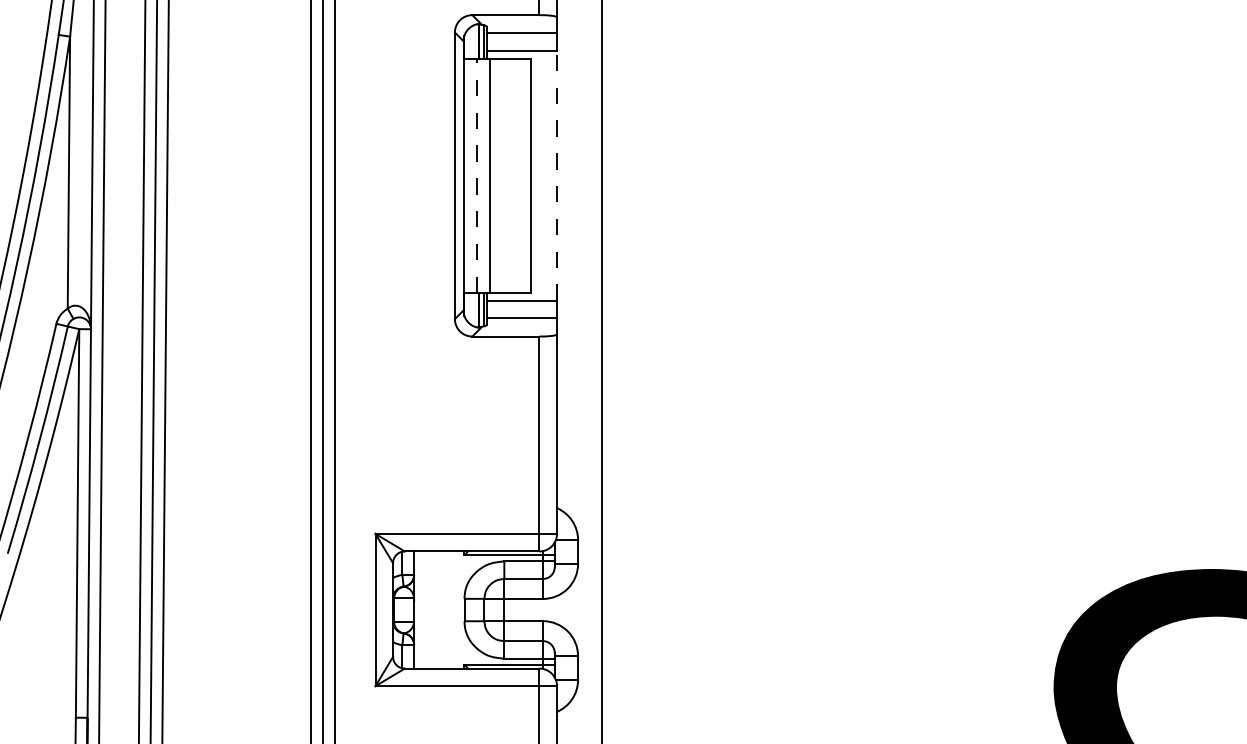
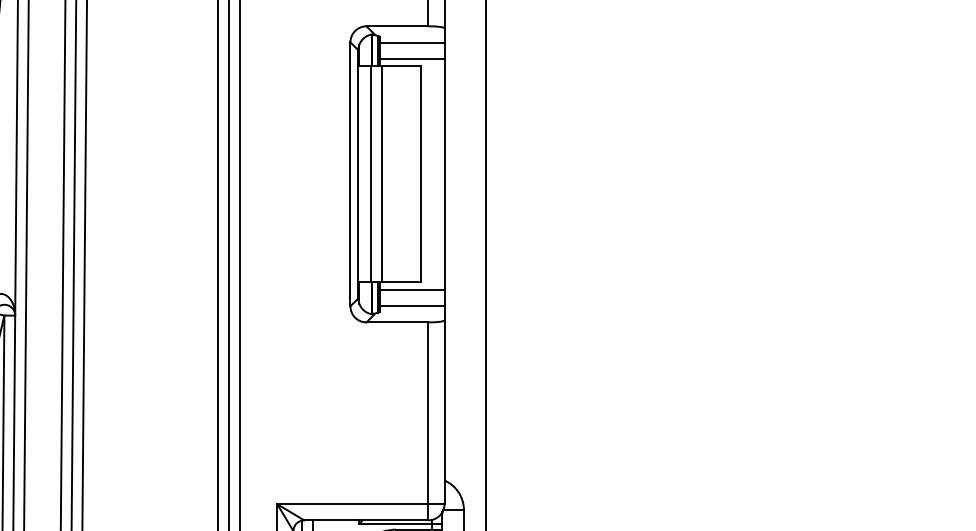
line: (477, 175) -> (371, 174), dashed -> solid
line: (557, 175) -> (444, 174), dashed -> solid

